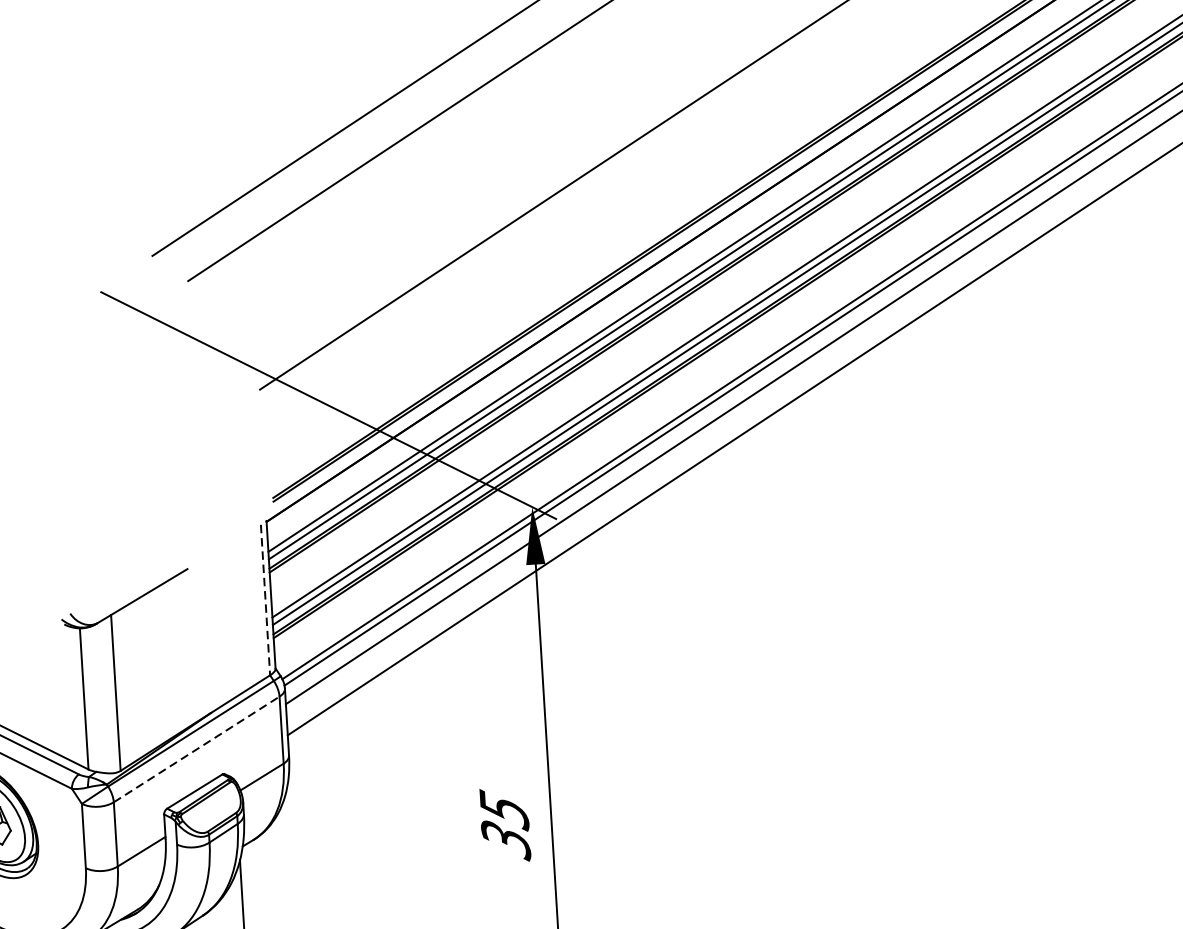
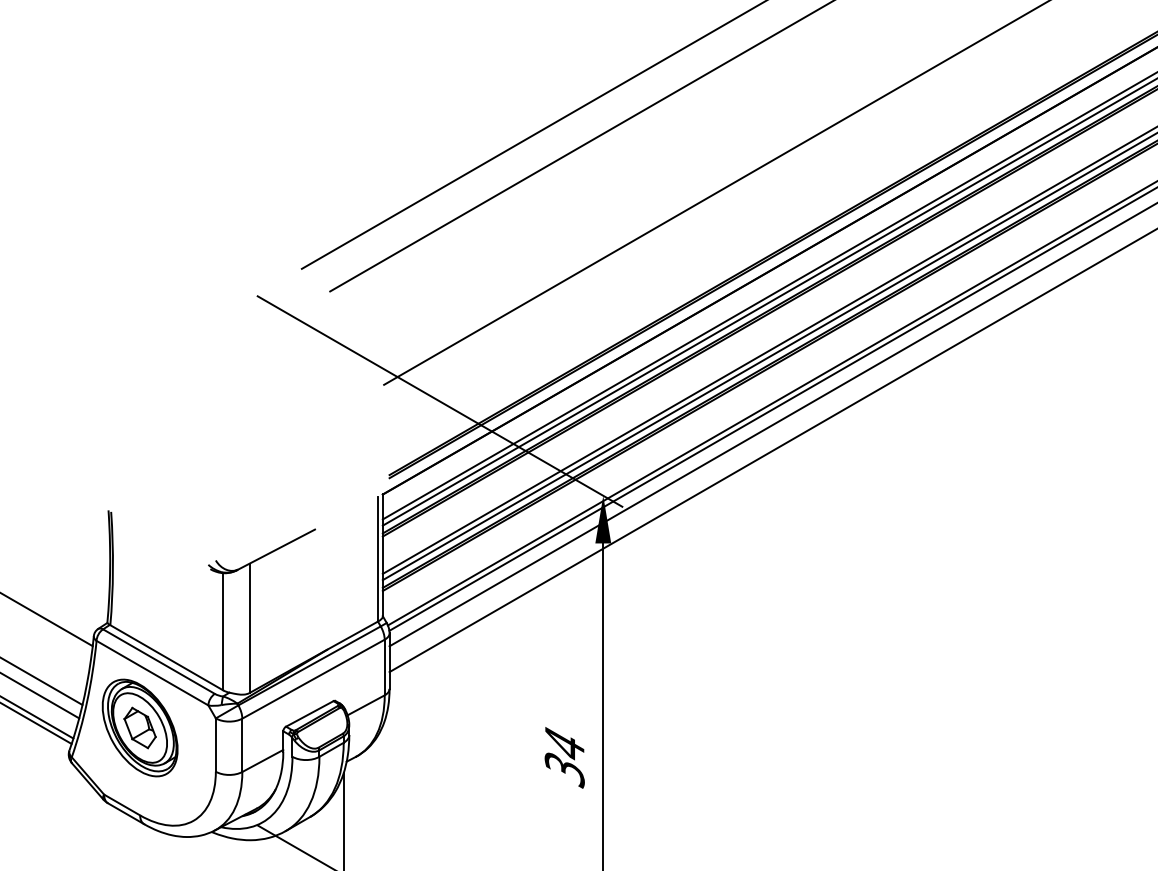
line: (264, 600) -> (377, 559), dashed -> solid
line: (196, 748) -> (313, 678), dashed -> solid
text: (503, 809) -> (564, 744), 35 -> 34

